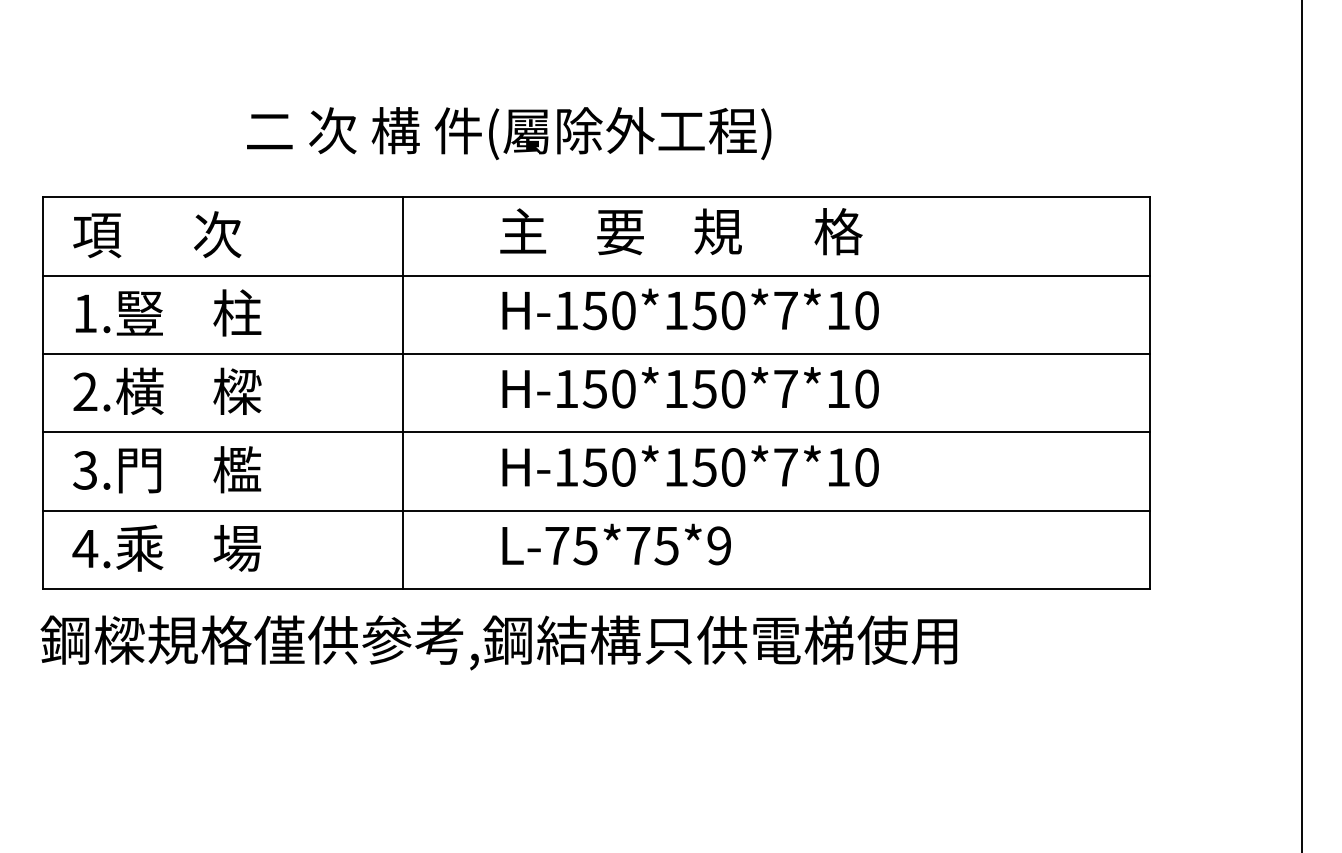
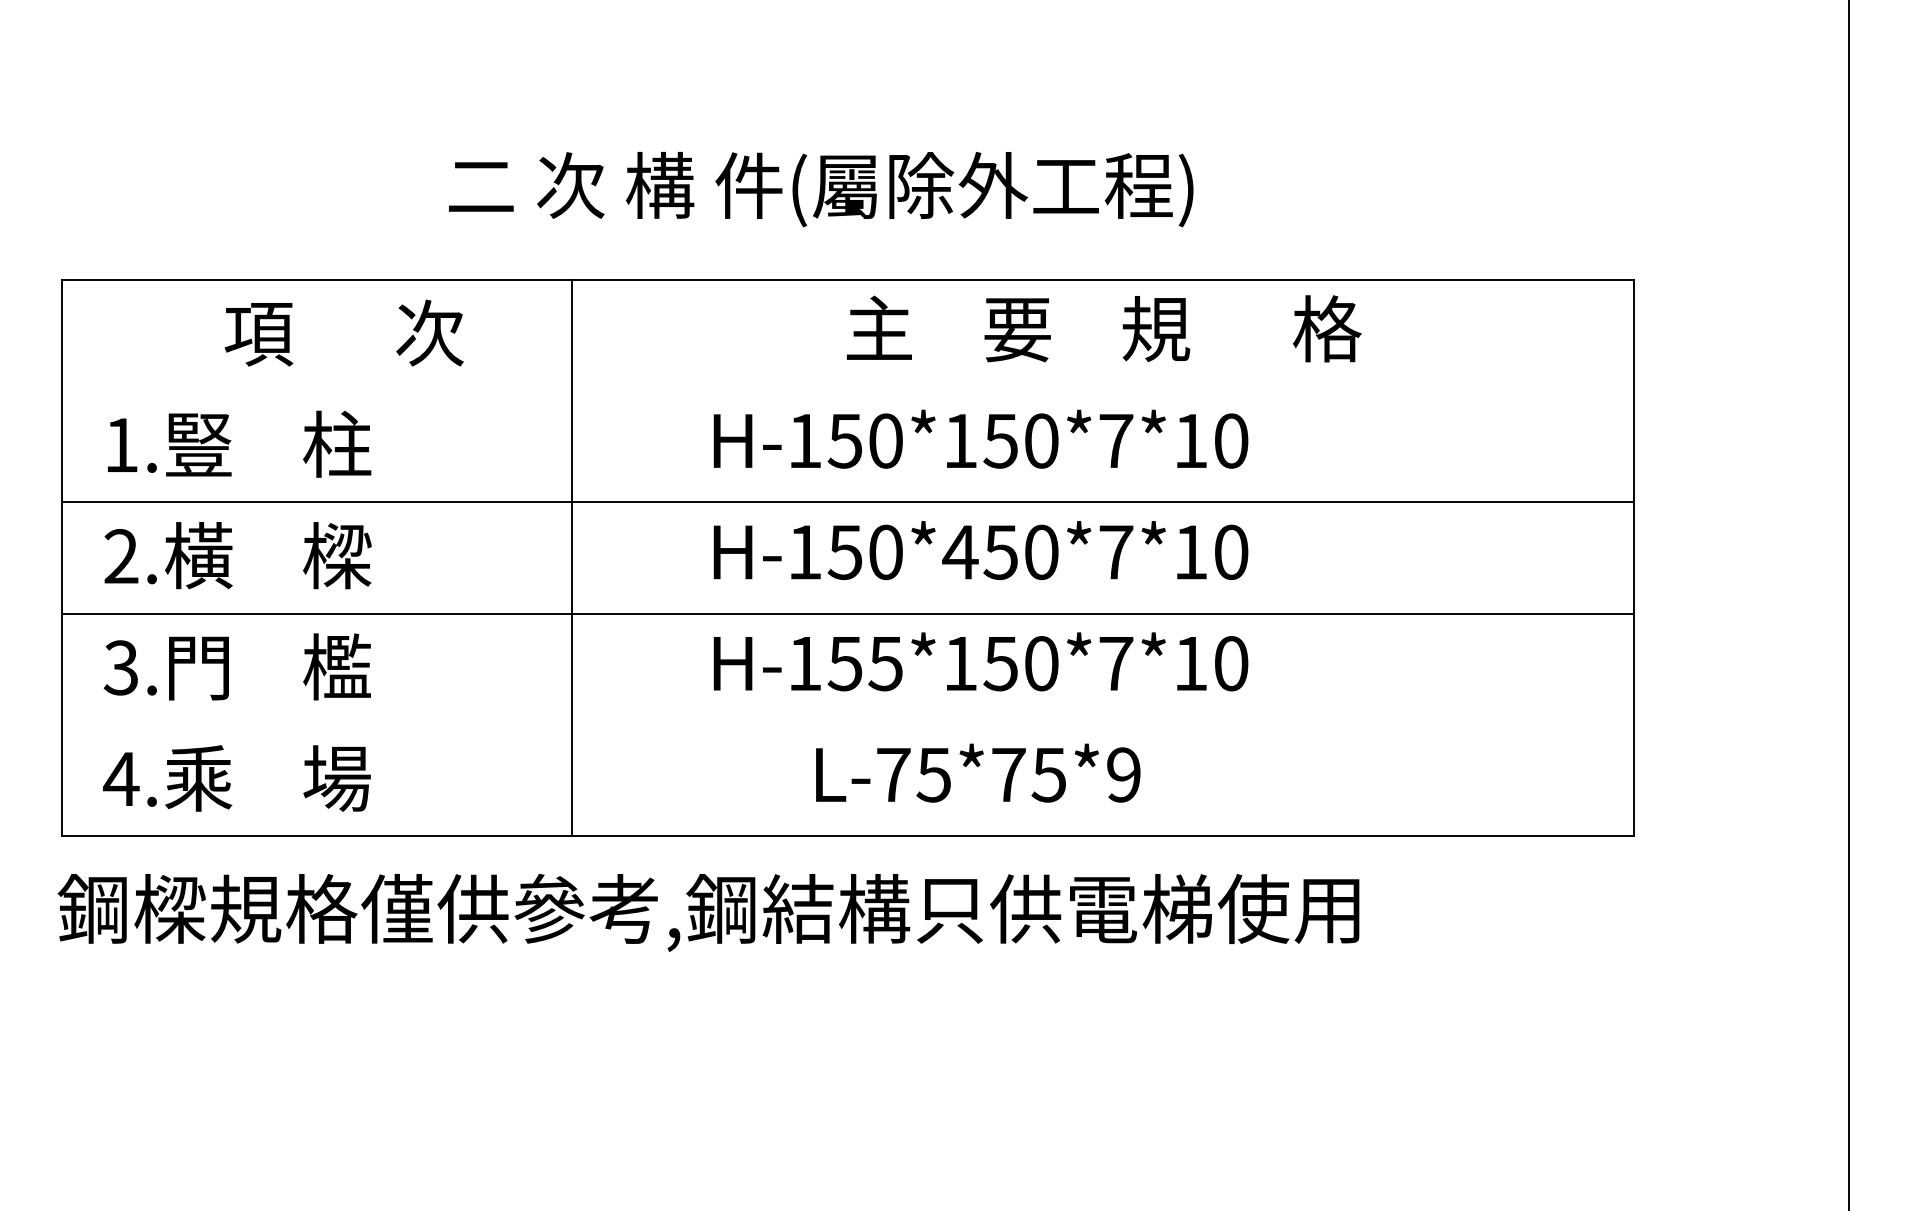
text: (509, 133) -> (821, 189), moved
text: (681, 231) -> (1104, 328), moved
text: (157, 234) -> (344, 332), moved
line: (596, 275) -> (847, 391), removed
text: (676, 388) -> (960, 551), H-150*150*7*10 -> H-150*450*7*10
text: (623, 467) -> (885, 663), H-150*150*7*10 -> H-155*150*7*10
line: (596, 510) -> (847, 724), removed
text: (616, 544) -> (977, 773), moved

